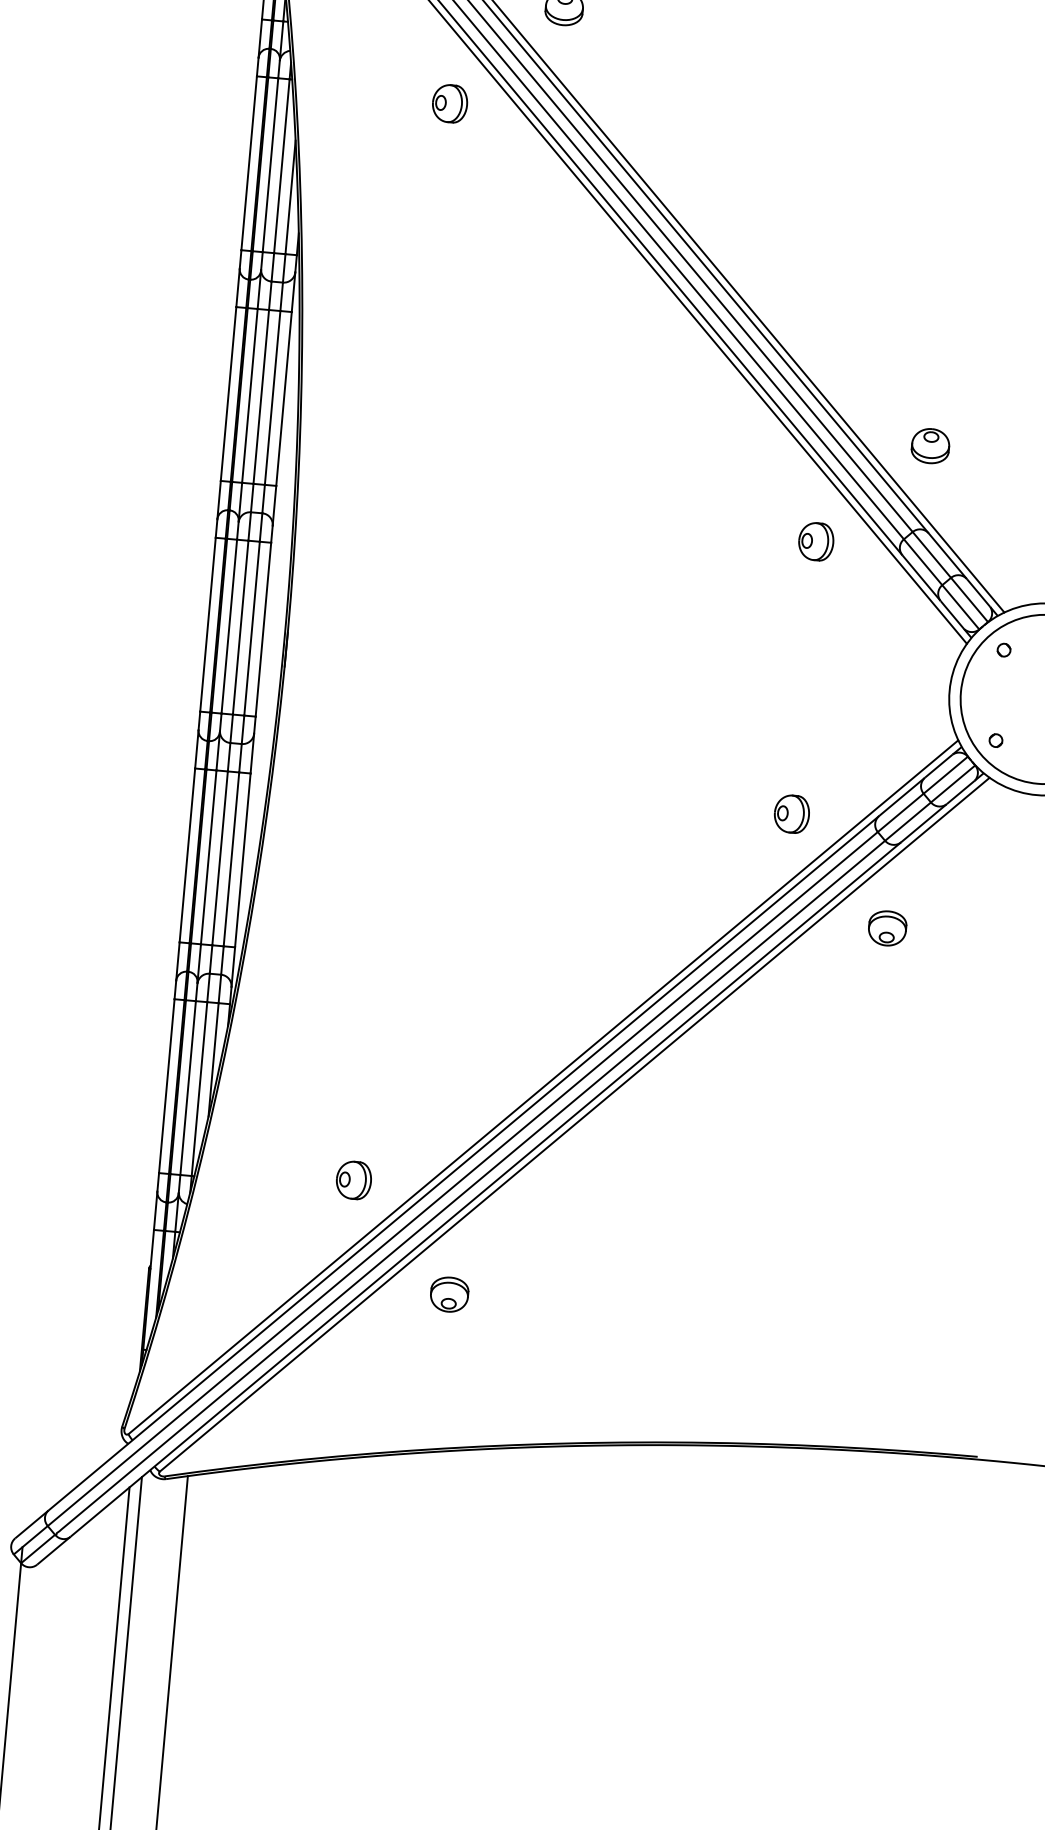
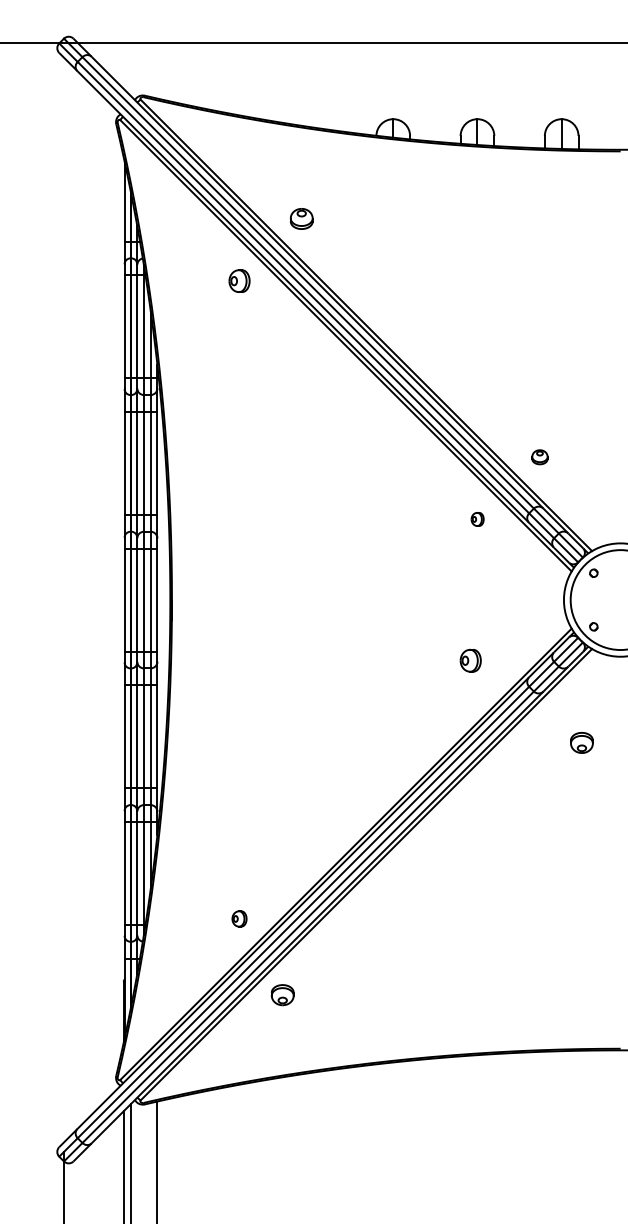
part: (929, 446) -> (539, 457), size x0.7
part: (815, 541) -> (477, 519), size x0.6
part: (791, 813) -> (470, 660), moved
part: (886, 927) -> (581, 742), moved
part: (353, 1179) -> (239, 918), size x0.7
part: (449, 1295) -> (282, 995), moved

